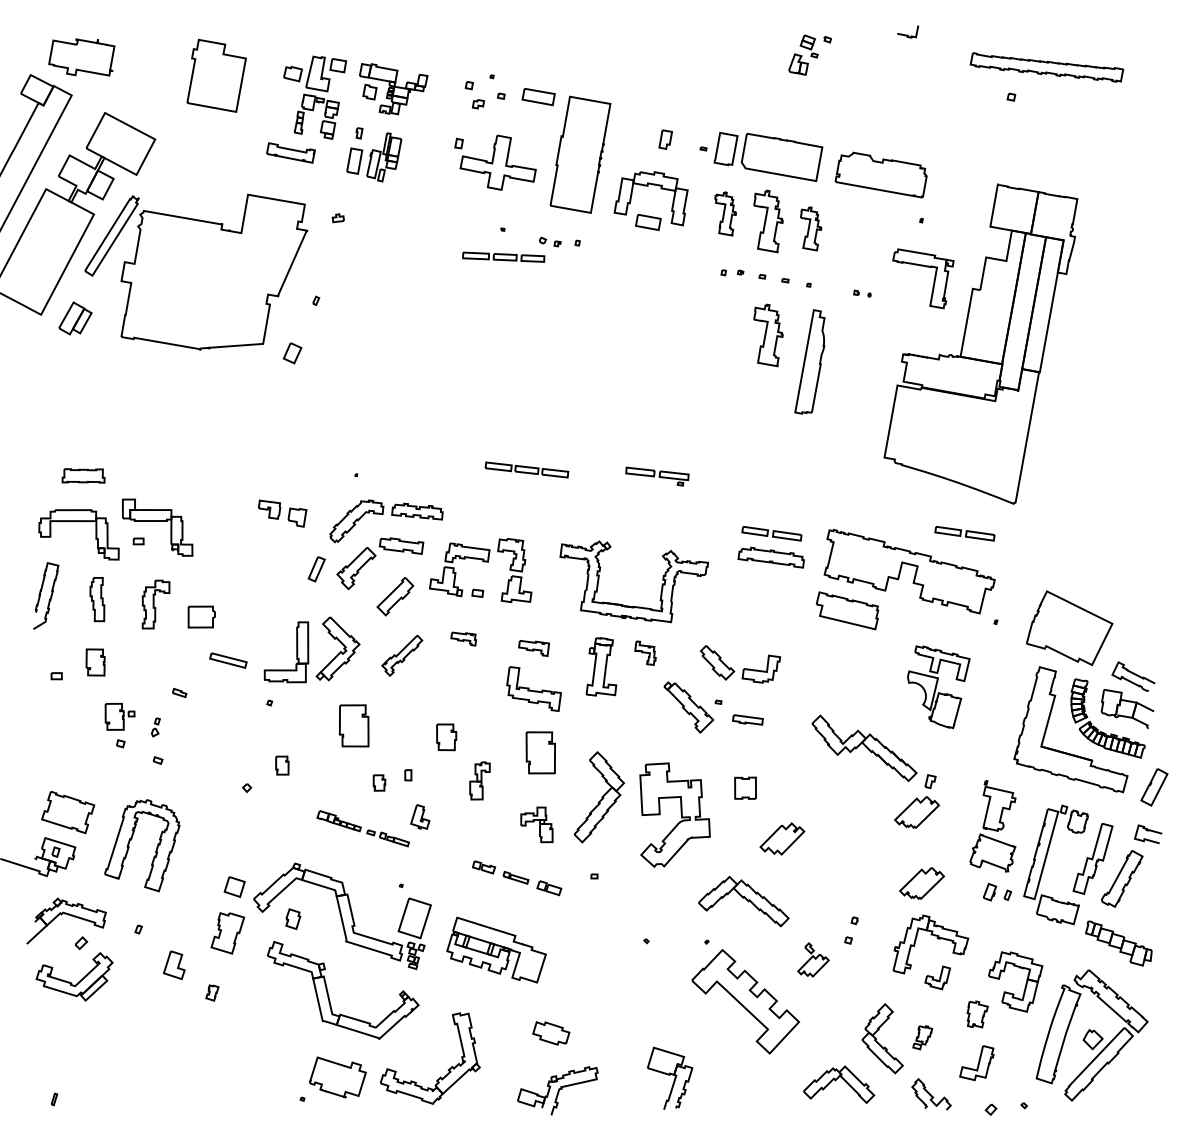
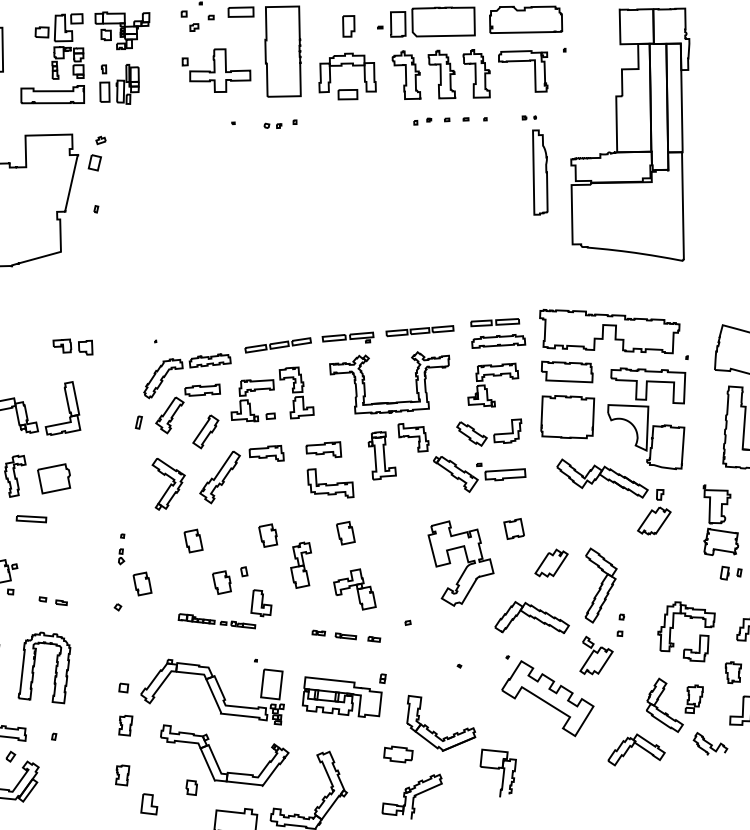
part: (665, 139) -> (348, 26), size x1.43
part: (290, 152) -> (52, 95), size x1.67
part: (725, 213) -> (407, 75), size x1.43
part: (810, 228) -> (477, 74), size x1.43
part: (503, 256) -> (277, 344), moved
part: (933, 280) -> (534, 71), moved
part: (768, 335) -> (461, 165), removed
part: (292, 353) -> (94, 163), moved
part: (809, 361) -> (537, 171), moved
part: (526, 469) -> (419, 330), moved
part: (657, 476) -> (348, 339), moved
part: (282, 513) -> (73, 347), moved
part: (964, 533) -> (648, 292), removed
part: (316, 569) -> (138, 422), size x0.62
part: (746, 611) -> (487, 388), added
part: (201, 616) -> (54, 478), size x1.43
part: (463, 638) -> (266, 454), size x1.67
part: (533, 648) -> (323, 451), size x1.43
part: (296, 652) -> (68, 407), moved
part: (645, 652) -> (413, 436), size x1.67
part: (401, 655) -> (219, 477), size x1.43
part: (228, 660) -> (31, 519), moved
part: (837, 664) -> (567, 416), added
part: (938, 687) -> (651, 418), size x1.67
part: (179, 692) -> (61, 602), moved
part: (747, 719) -> (504, 474), size x1.67
part: (354, 725) -> (193, 540), size x0.62
part: (155, 727) -> (120, 556), moved
part: (540, 752) -> (345, 532), size x0.62
part: (282, 765) -> (142, 583), size x1.43
part: (479, 780) -> (301, 564), size x1.43
part: (379, 782) -> (222, 582), size x1.67
part: (599, 797) -> (599, 584), moved
part: (420, 816) -> (260, 602), size x1.43
part: (536, 824) -> (353, 590), size x1.43
part: (483, 867) -> (318, 633), size x0.71
part: (922, 883) -> (669, 576), removed
part: (234, 887) -> (123, 688), size x0.62
part: (549, 888) -> (374, 639), size x0.62
part: (293, 919) -> (192, 787), moved
part: (228, 933) -> (126, 725), size x0.62
part: (550, 937) -> (382, 678), added
part: (813, 959) -> (595, 654), size x1.43
part: (173, 965) -> (147, 804), moved
part: (937, 977) -> (696, 649), size x1.43
part: (212, 992) -> (122, 775), size x1.67
part: (599, 1013) -> (433, 731), added
part: (922, 1037) -> (694, 699), size x1.43

